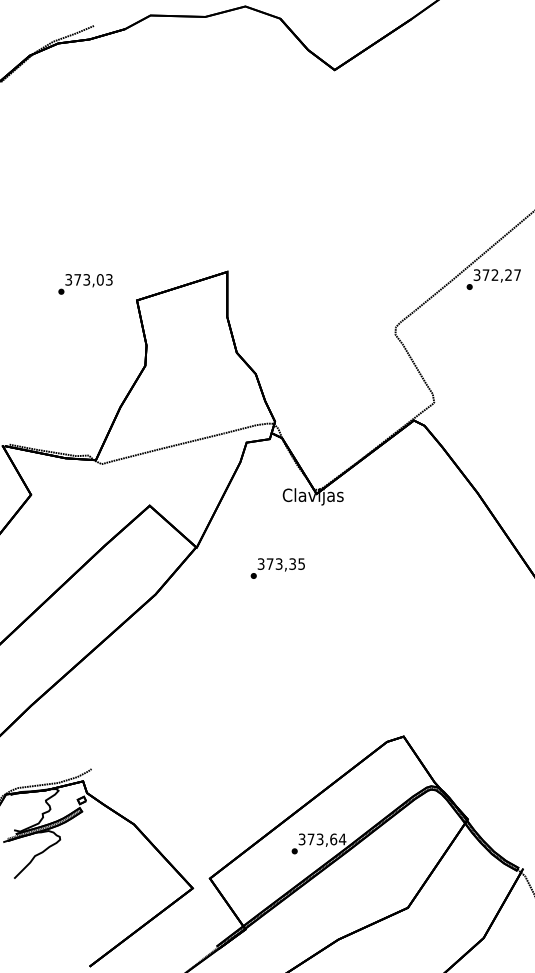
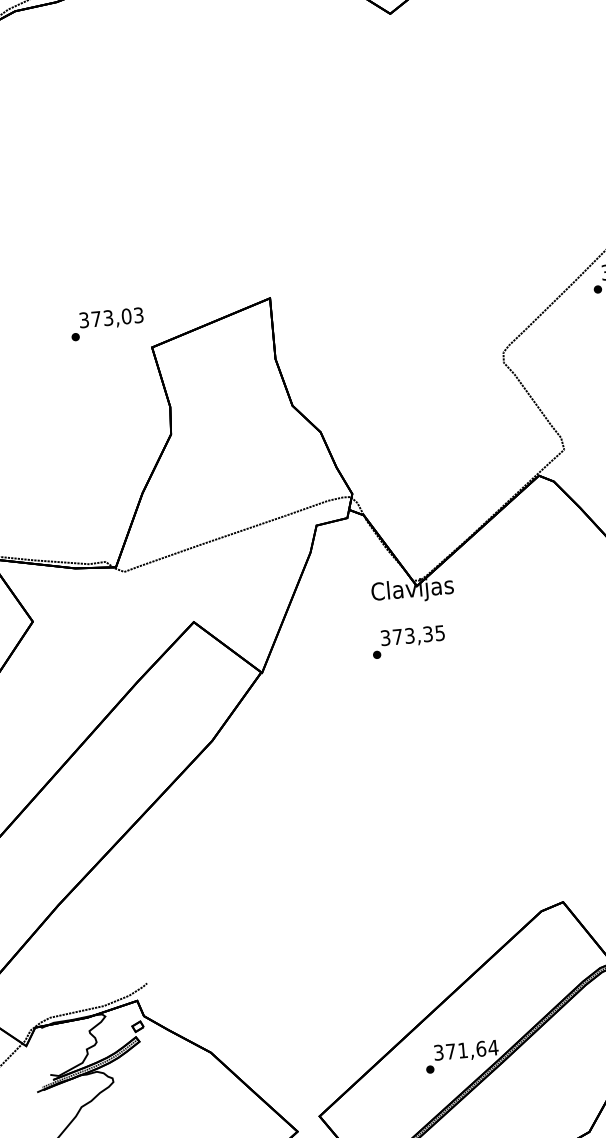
text: (85, 284) -> (107, 324), moved
text: (277, 568) -> (408, 641), moved
text: (319, 839) -> (462, 1050), 373,64 -> 371,64

